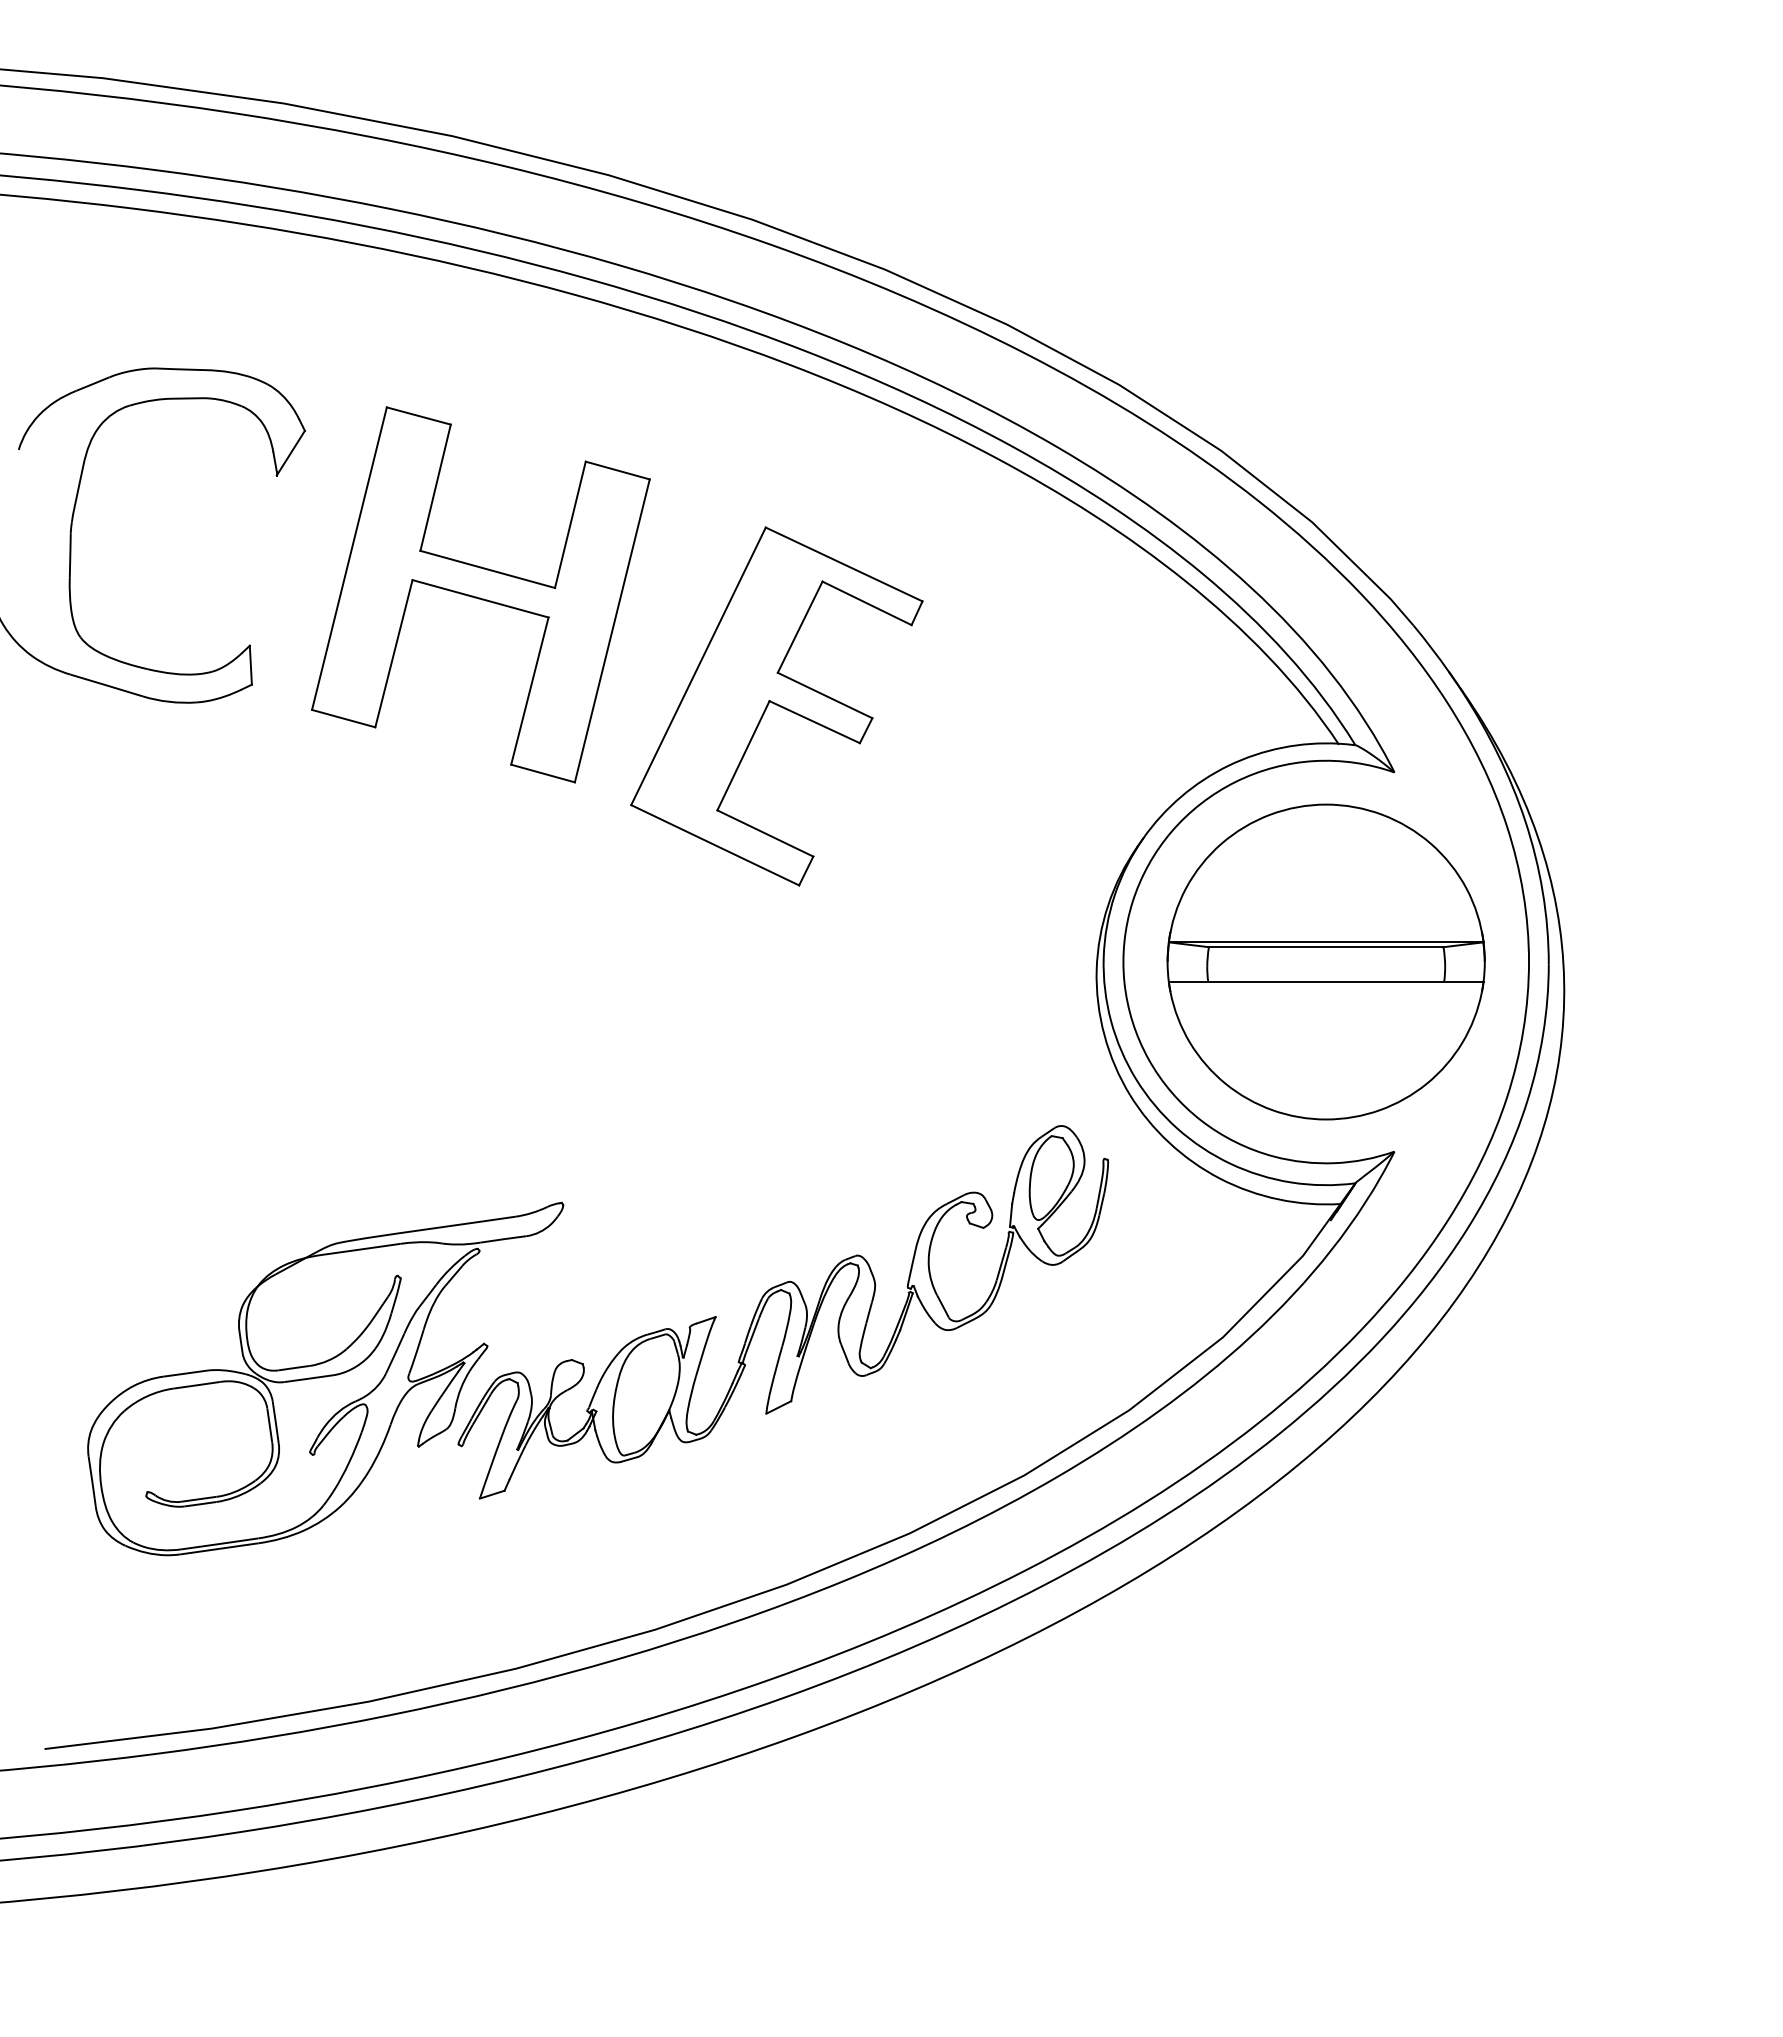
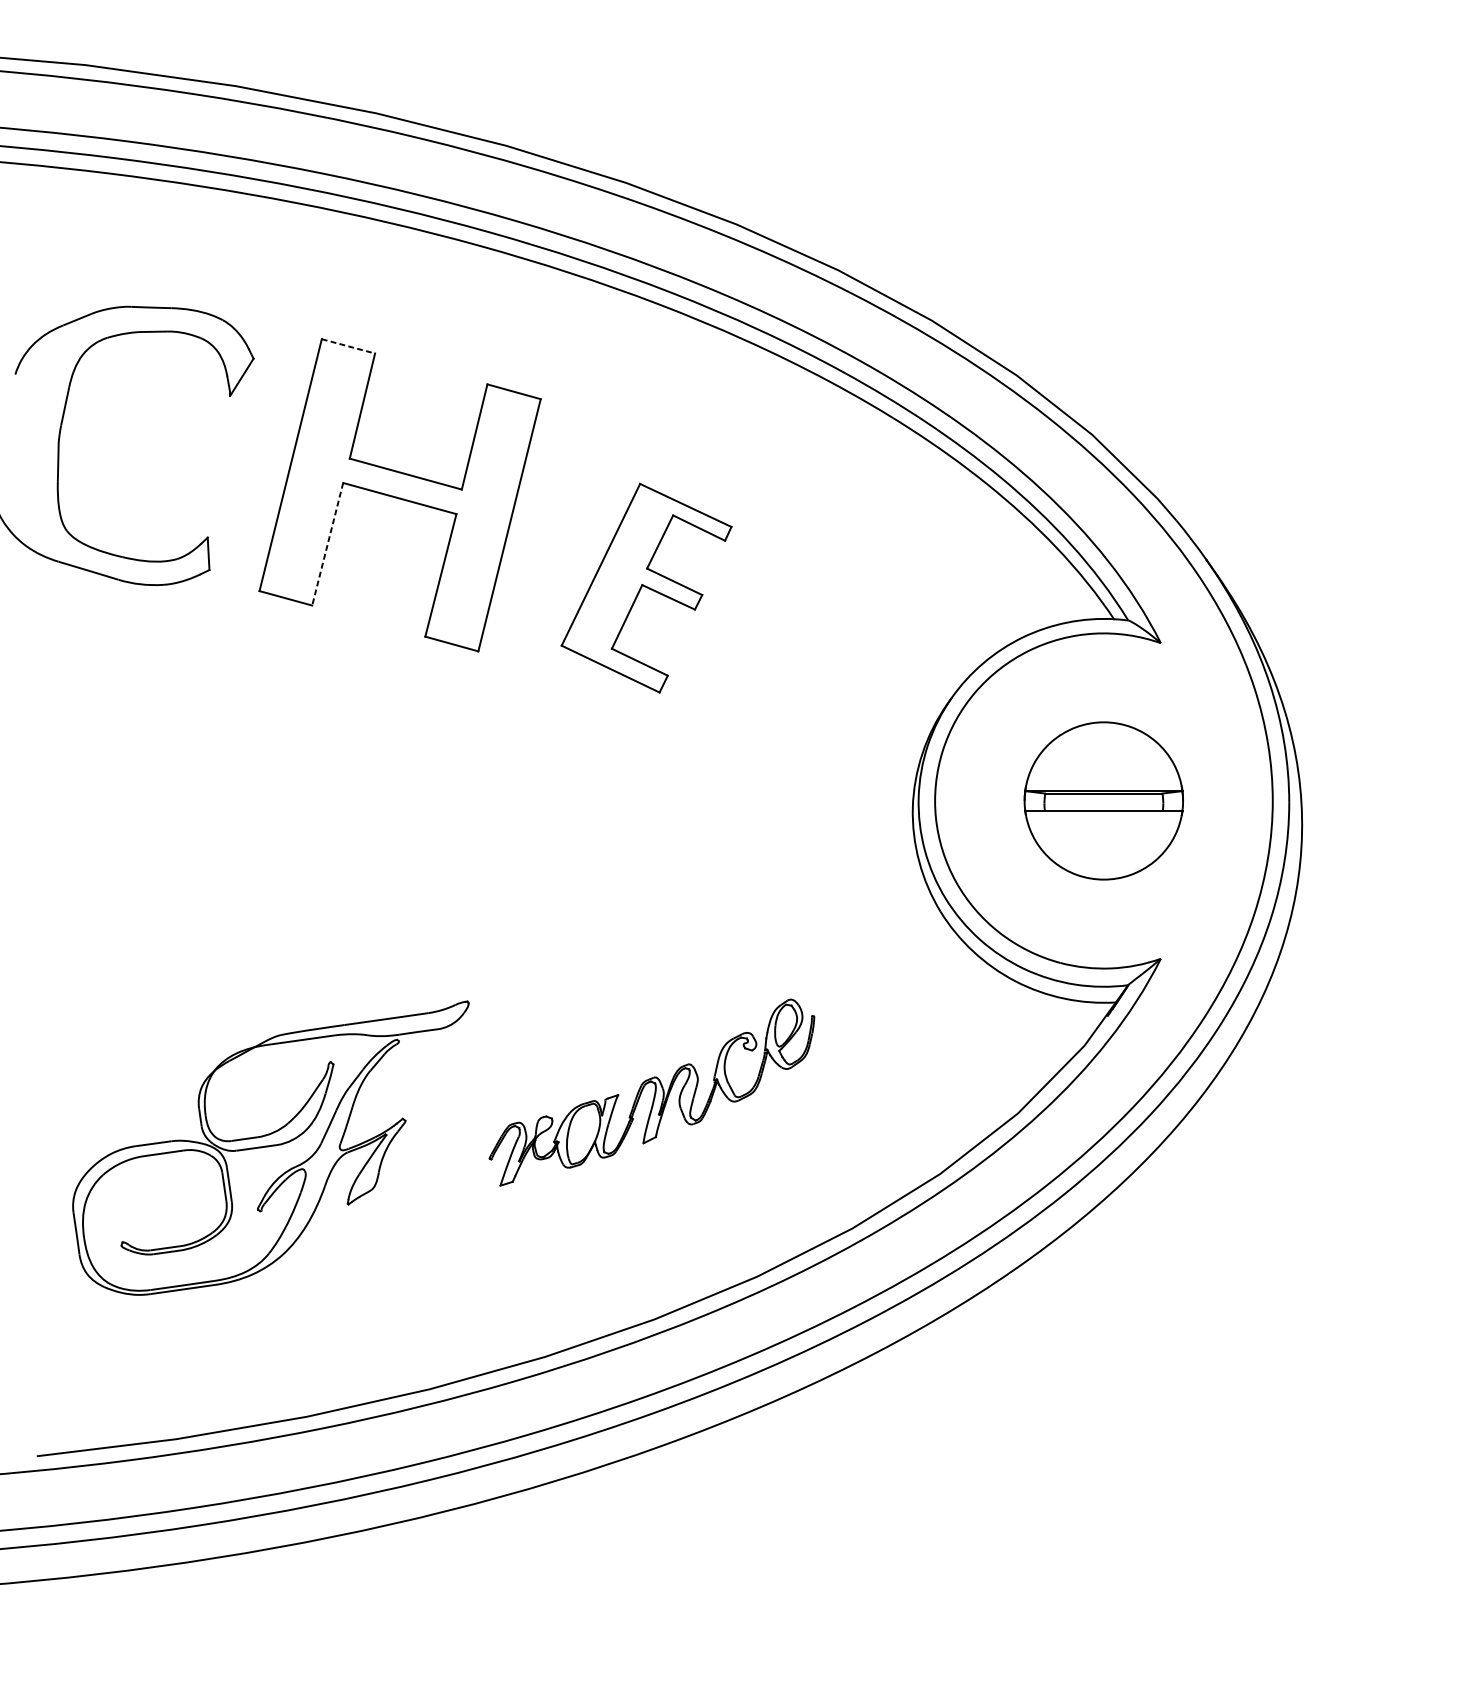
line: (419, 416) -> (349, 346), solid -> dashed
line: (393, 653) -> (327, 544), solid -> dashed
part: (776, 706) -> (646, 588), size x0.7
part: (1325, 961) -> (1103, 800), size x0.6
part: (783, 1312) -> (652, 1092), size x0.6

